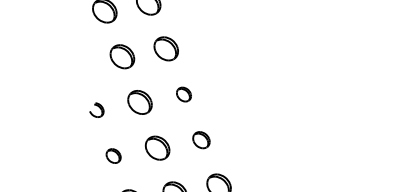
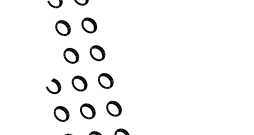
part: (183, 93) -> (105, 80), size x1.67
part: (96, 109) -> (53, 85), size x1.67
part: (200, 139) -> (113, 108), size x1.43
part: (113, 155) -> (61, 113), size x1.67

